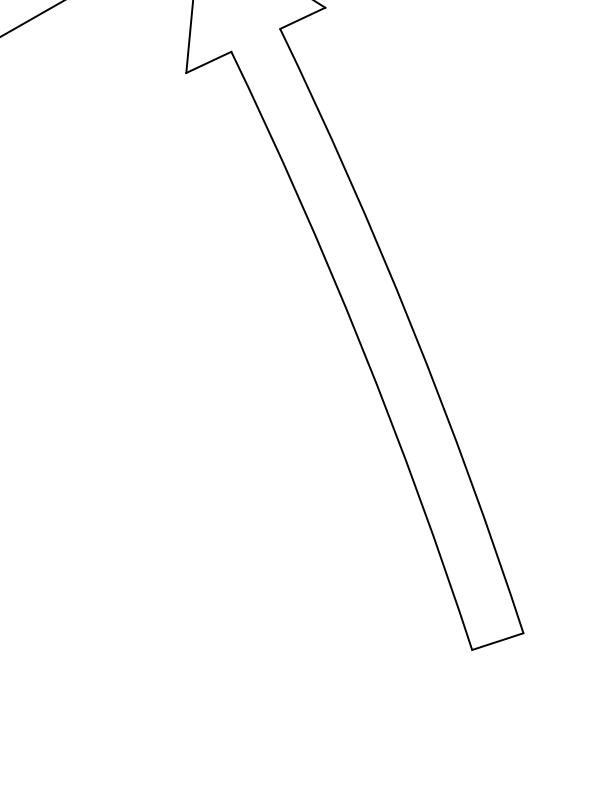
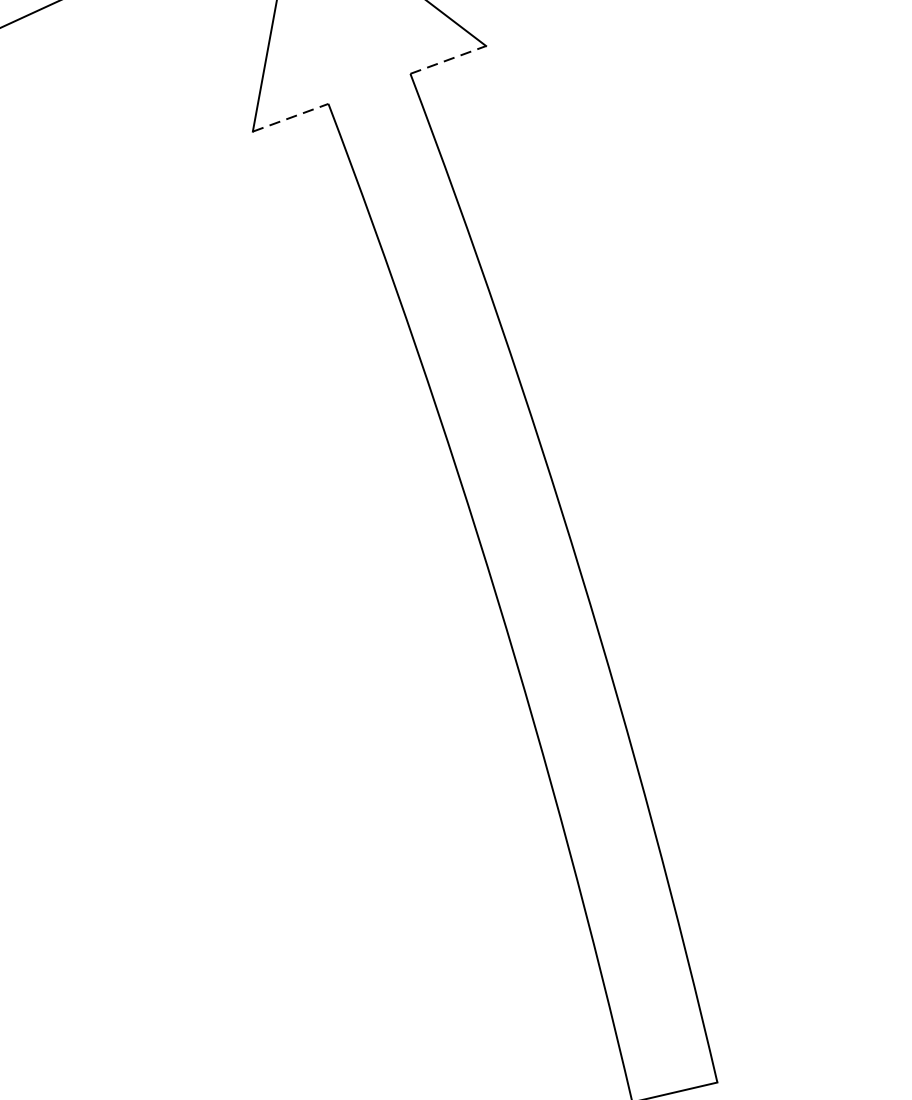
line: (302, 18) -> (447, 60), solid -> dashed
line: (208, 62) -> (290, 117), solid -> dashed

